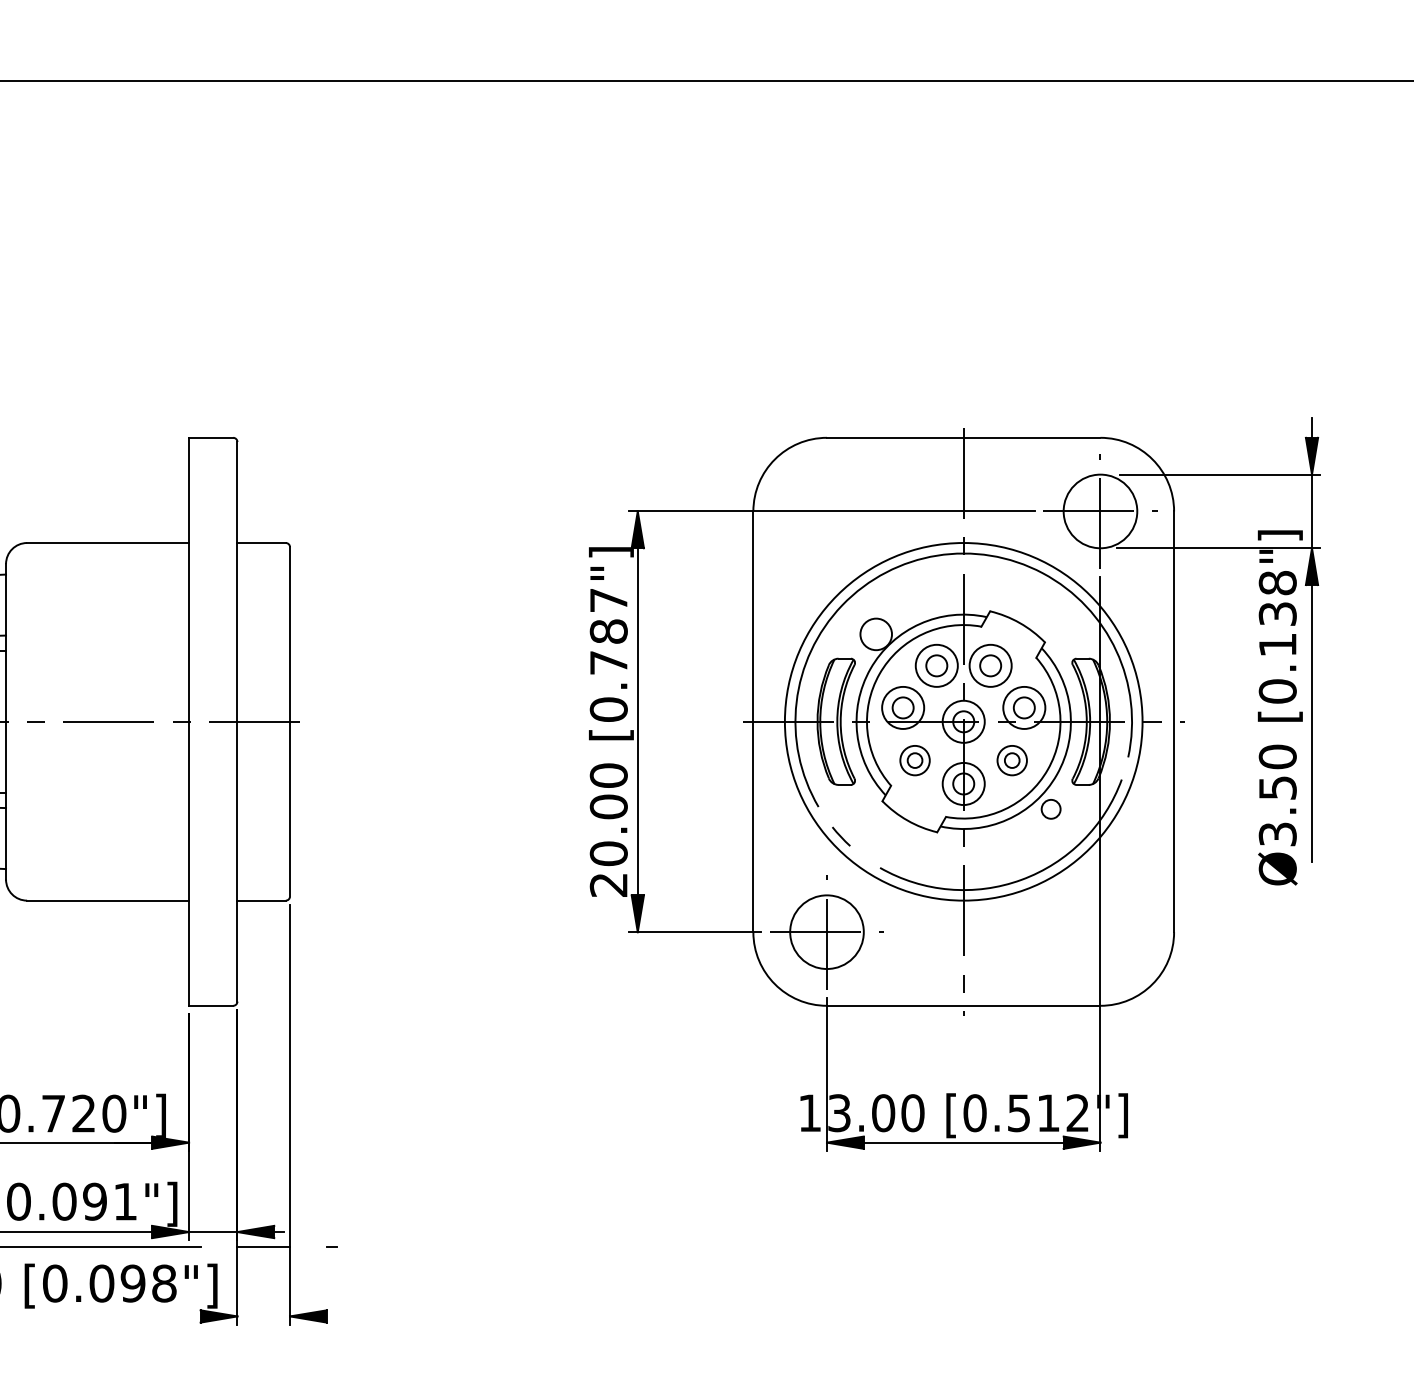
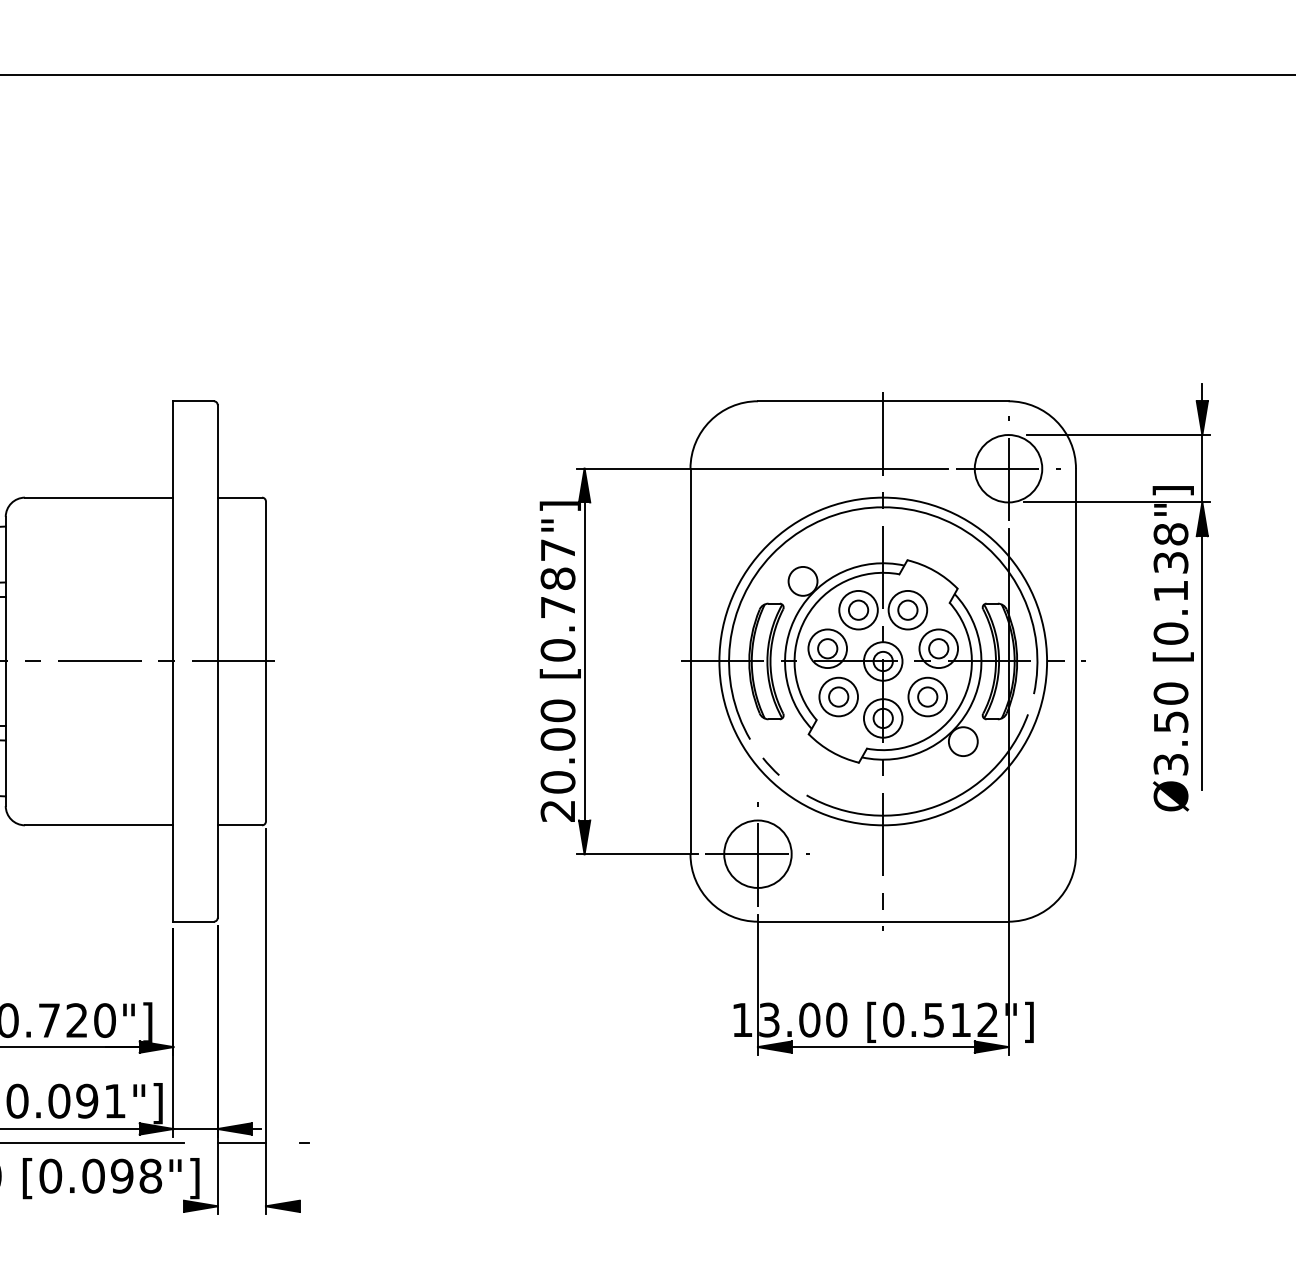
part: (914, 760) -> (838, 696), size x1.43
part: (1012, 760) -> (927, 696), size x1.43
circle: (1050, 809) -> (962, 741), size x1.67

